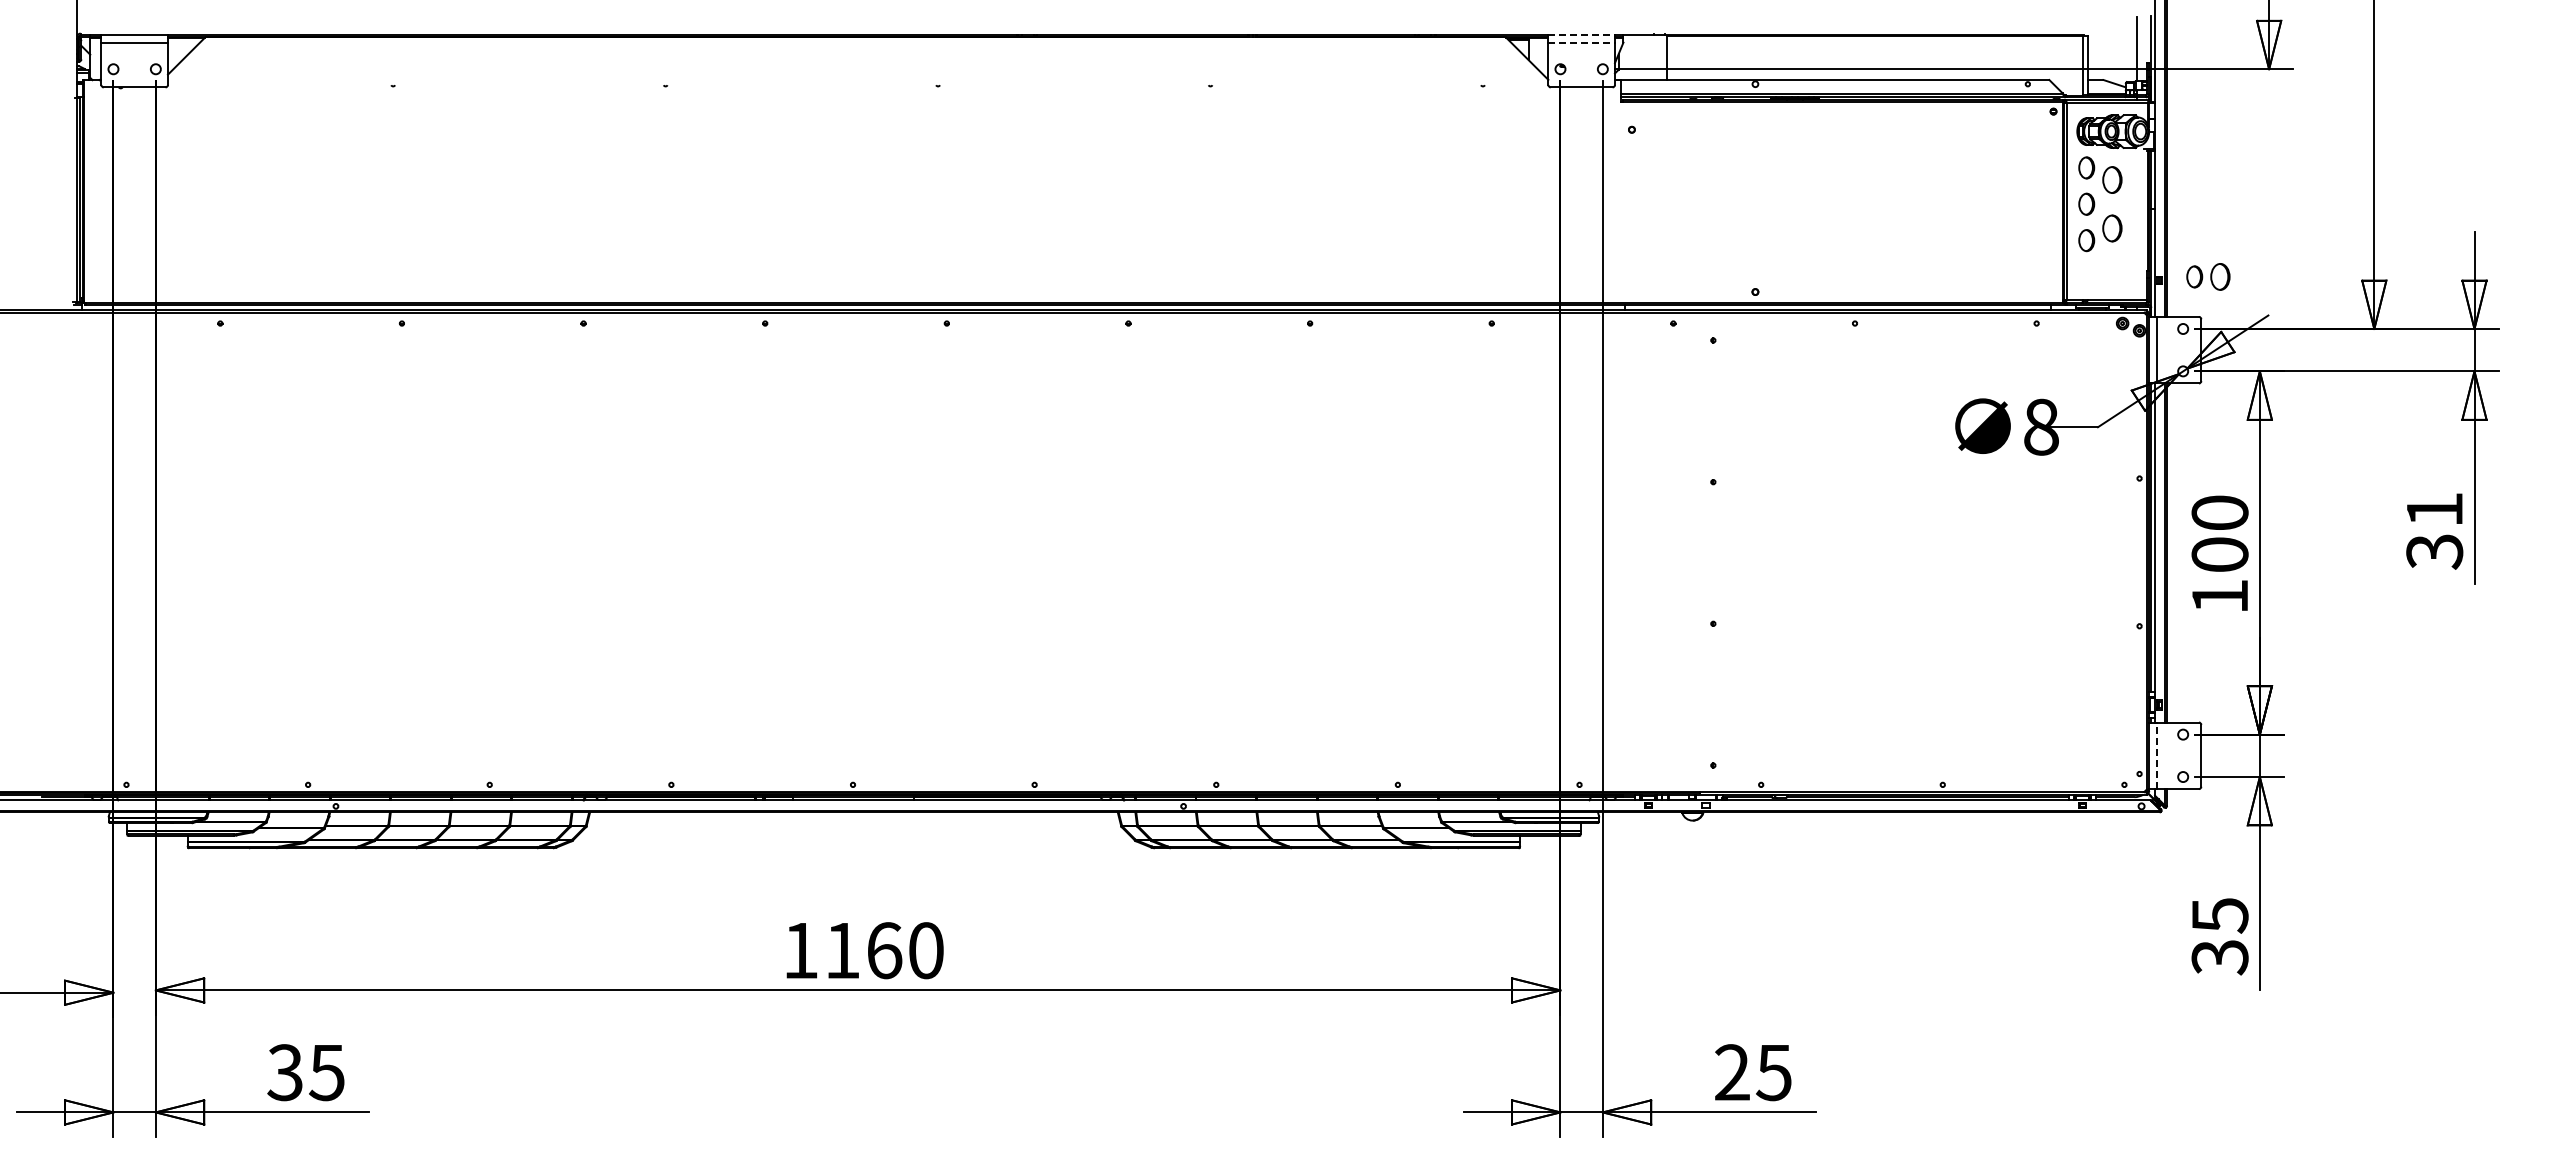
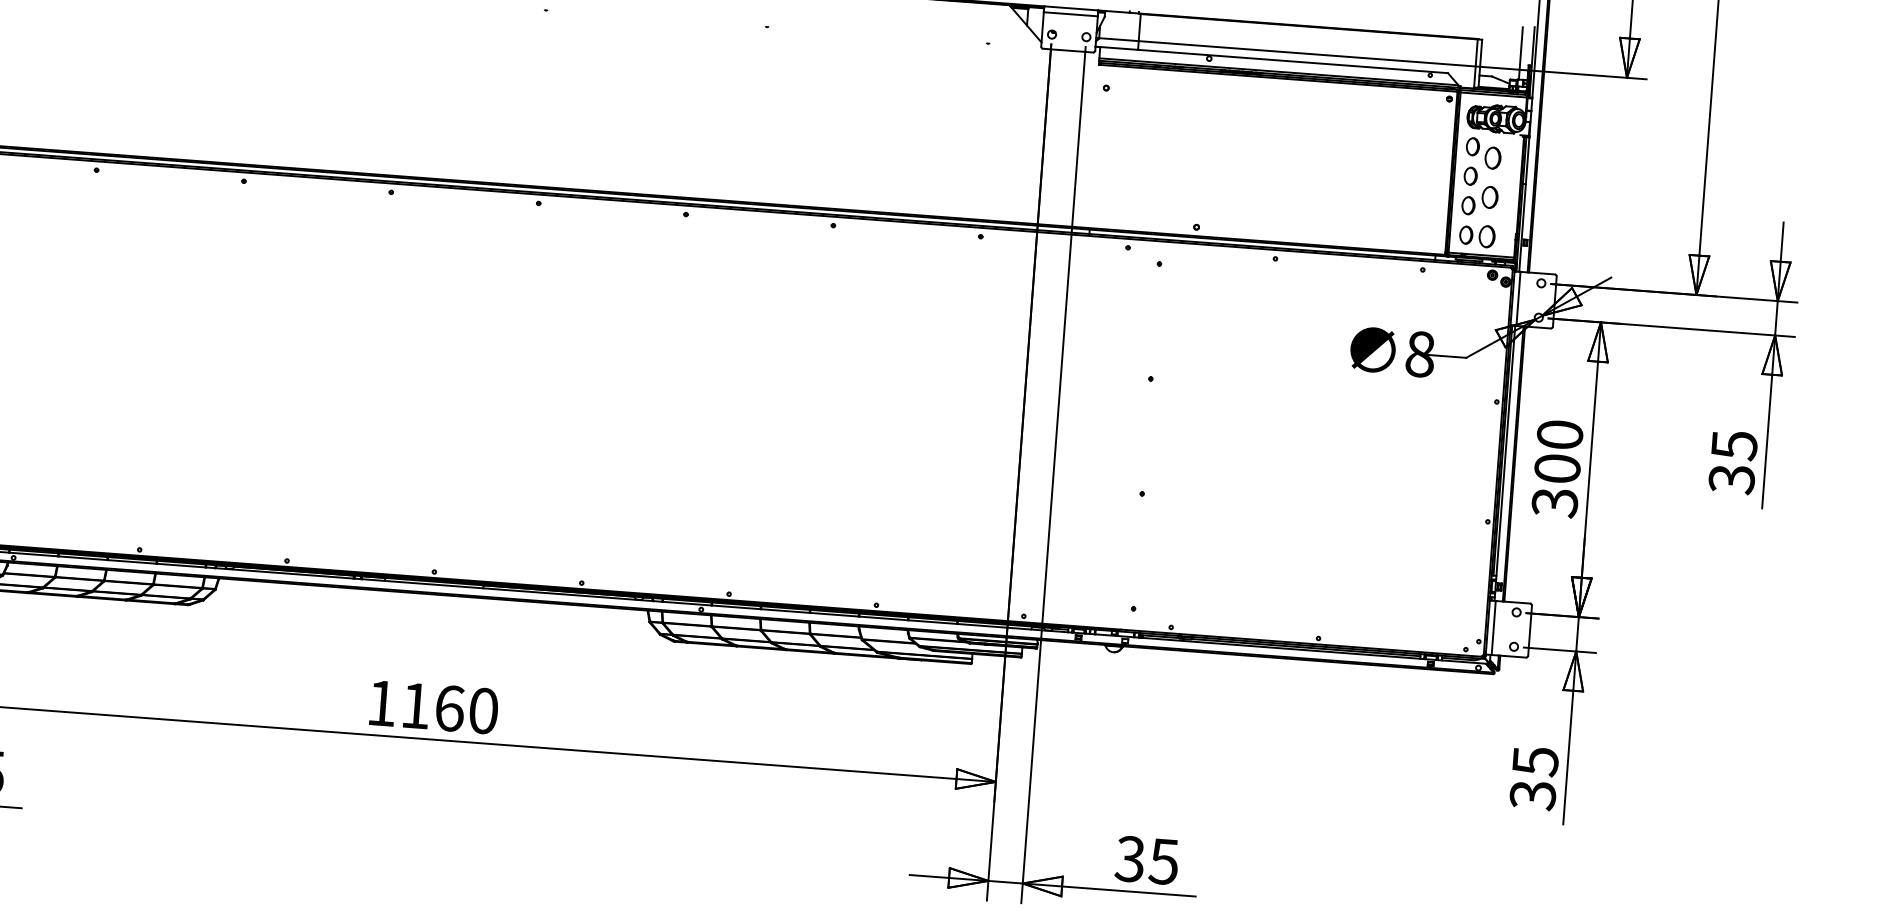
line: (1582, 35) -> (1071, 8), dashed -> solid
line: (1582, 42) -> (1071, 14), dashed -> solid
part: (2208, 276) -> (1477, 235), moved
text: (2435, 510) -> (1735, 445), 31 -> 35
text: (2219, 596) -> (1554, 502), 100 -> 300
line: (2156, 755) -> (1493, 627), dashed -> solid
text: (1731, 1072) -> (1129, 858), 25 -> 35

